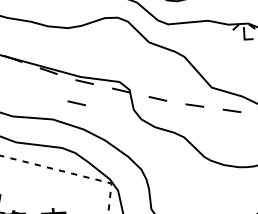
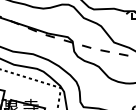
line: (76, 102) -> (45, 46), removed

